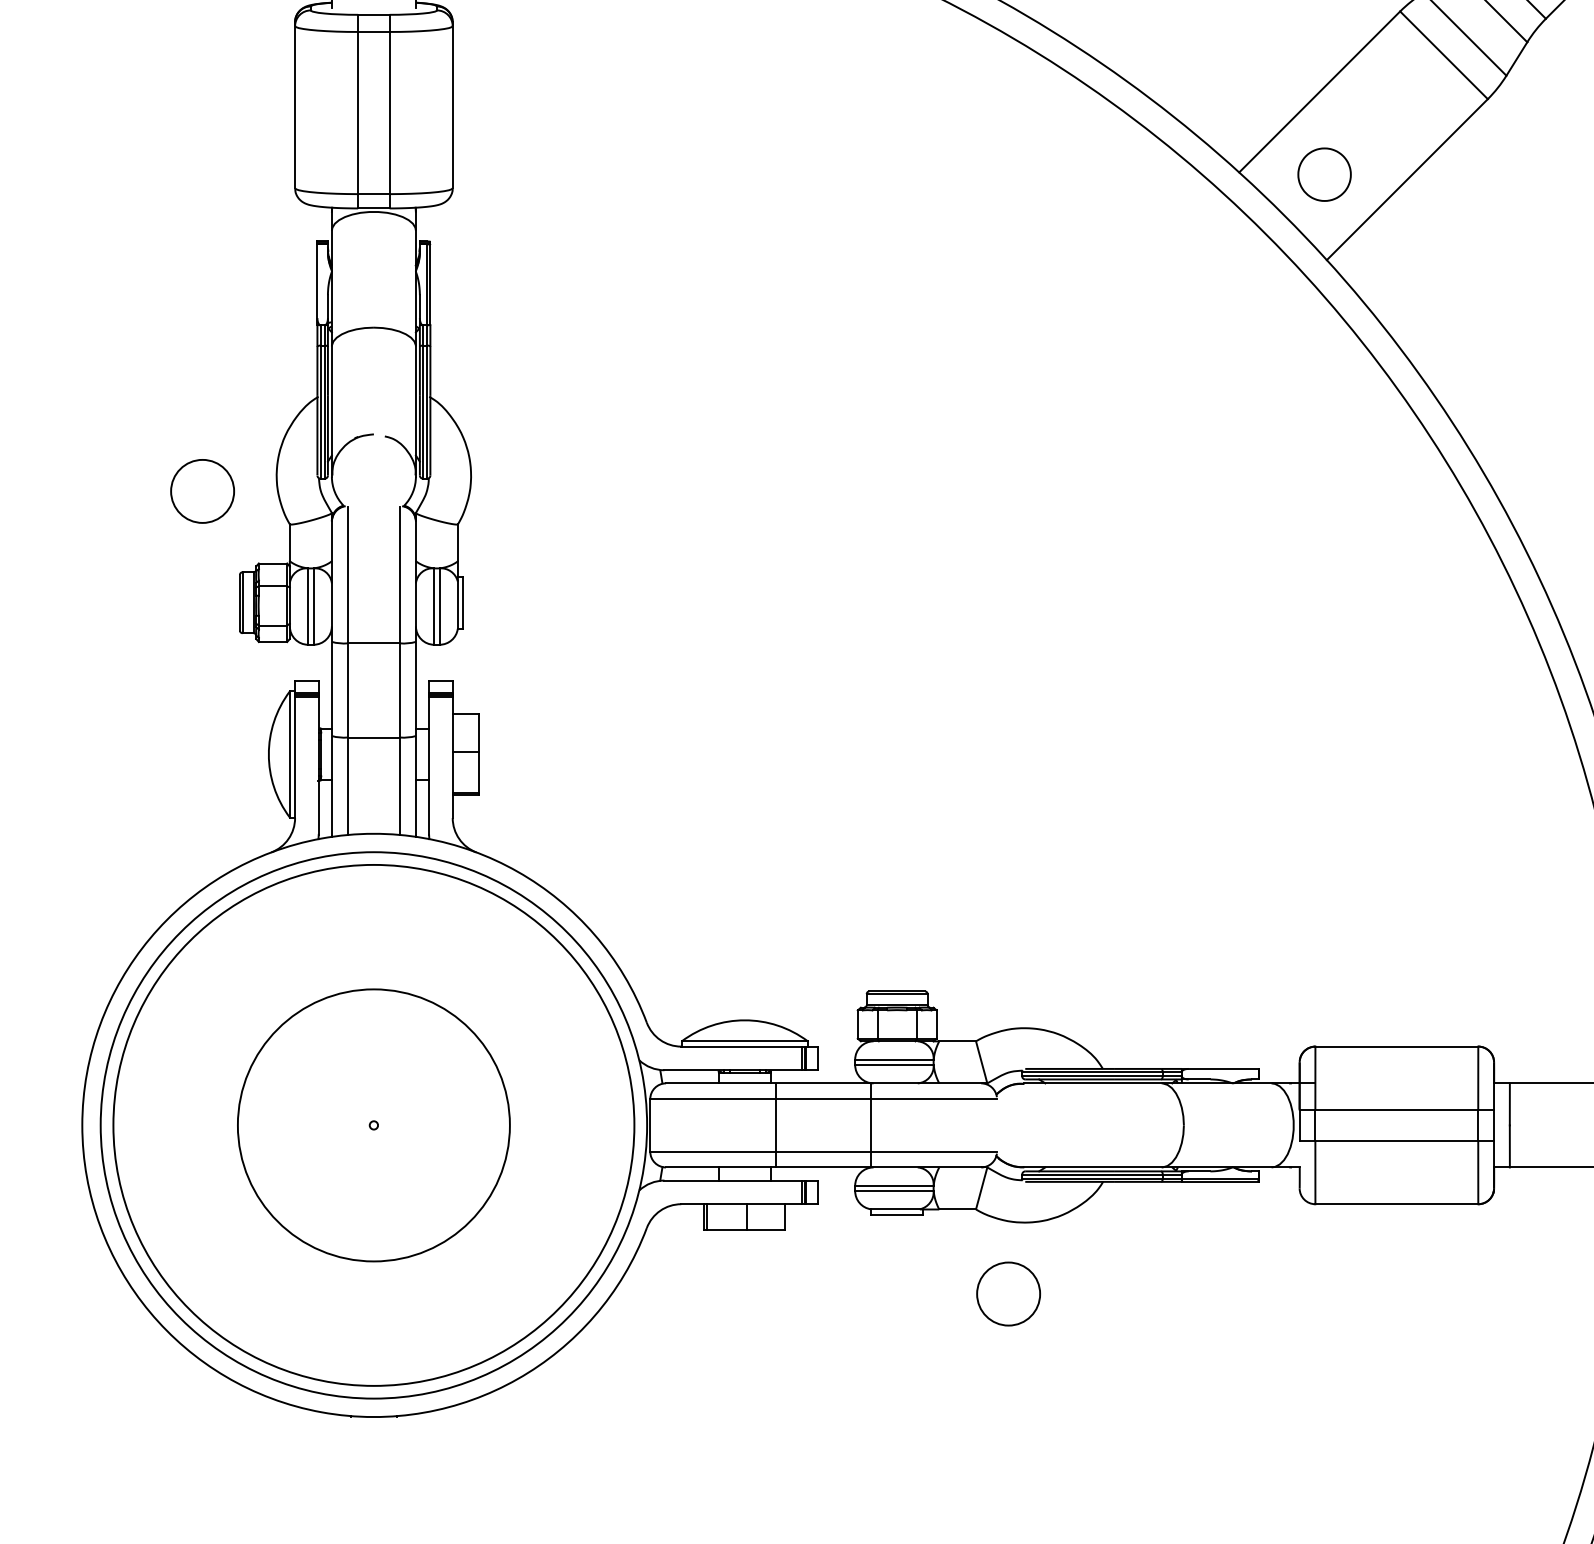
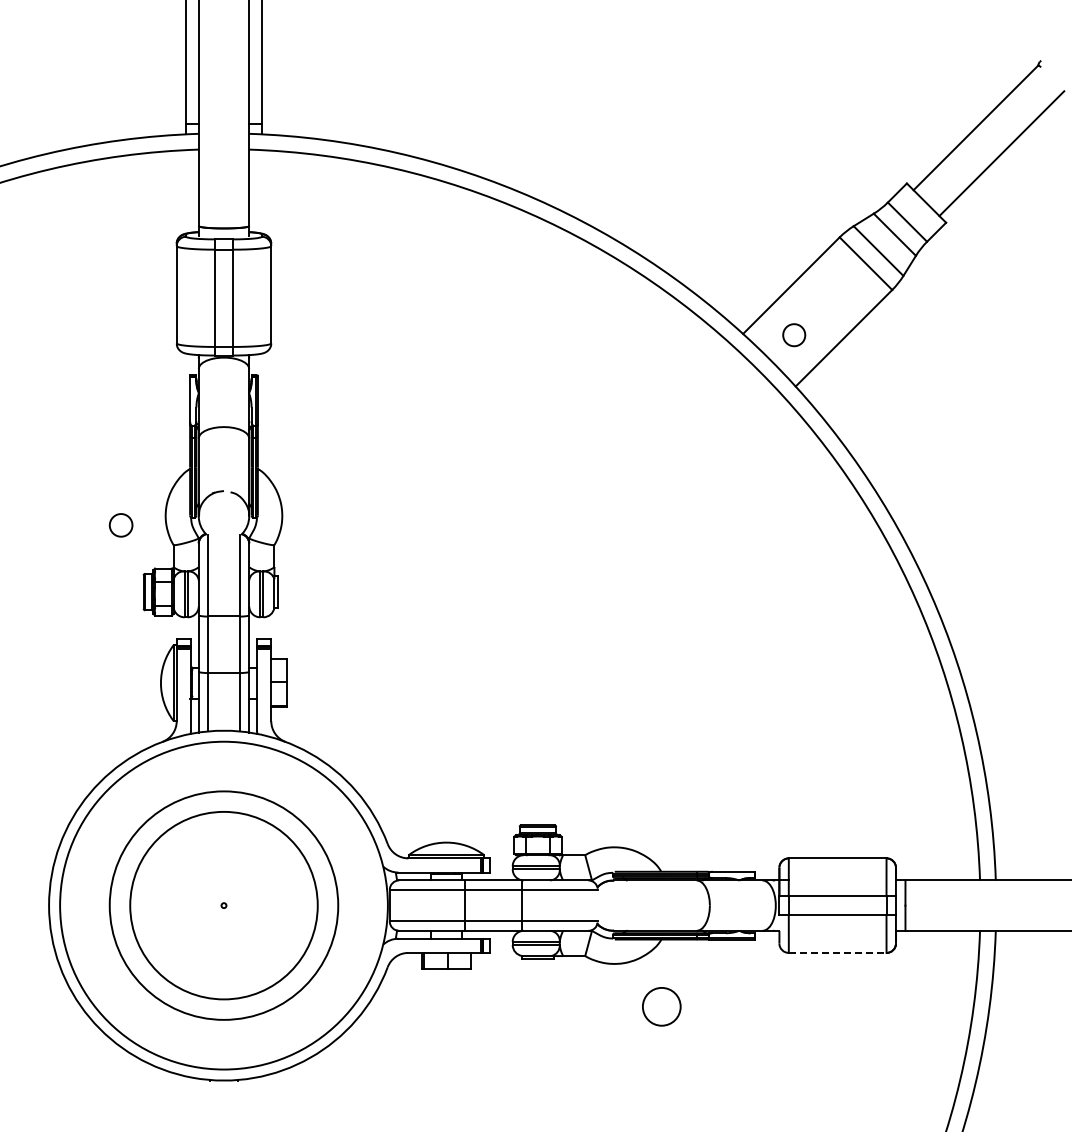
part: (1323, 173) -> (793, 334), size x0.7
circle: (201, 491) -> (120, 525), size x0.6
circle: (373, 1125) -> (223, 905), size x0.6
circle: (373, 1125) -> (223, 905), size x1.4
line: (1396, 1203) -> (837, 952), solid -> dashed
circle: (1008, 1293) -> (661, 1006), moved

